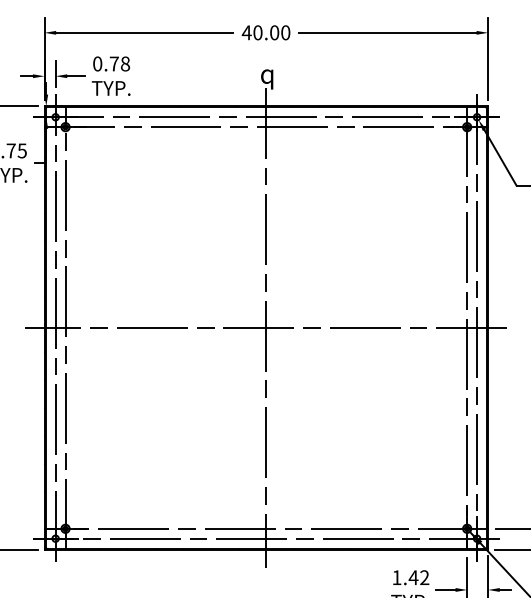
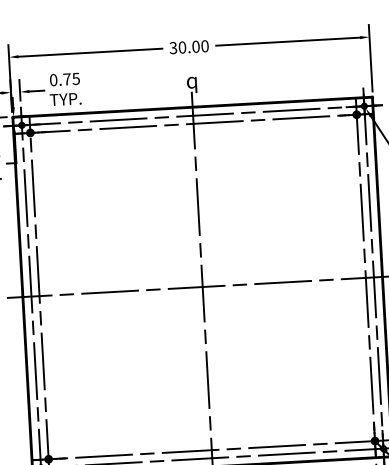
text: (246, 32) -> (173, 47), 40.00 -> 30.00
text: (125, 63) -> (76, 78), 0.78 -> 0.75

